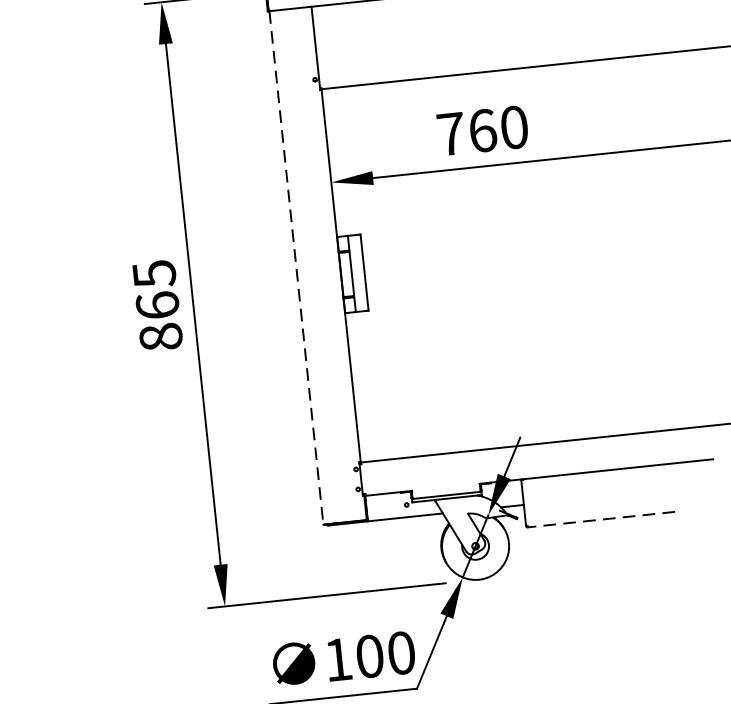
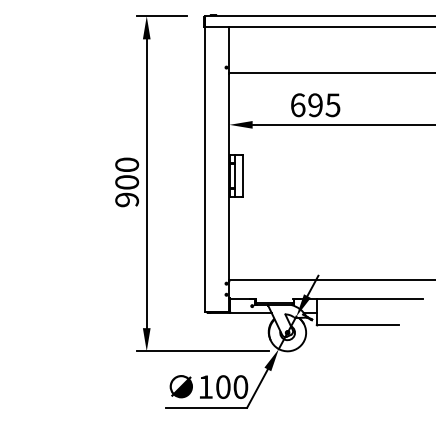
text: (482, 131) -> (315, 105), 760 -> 695
line: (296, 269) -> (205, 170), dashed -> solid
text: (158, 305) -> (127, 182), 865 -> 900
line: (601, 519) -> (358, 325), dashed -> solid

